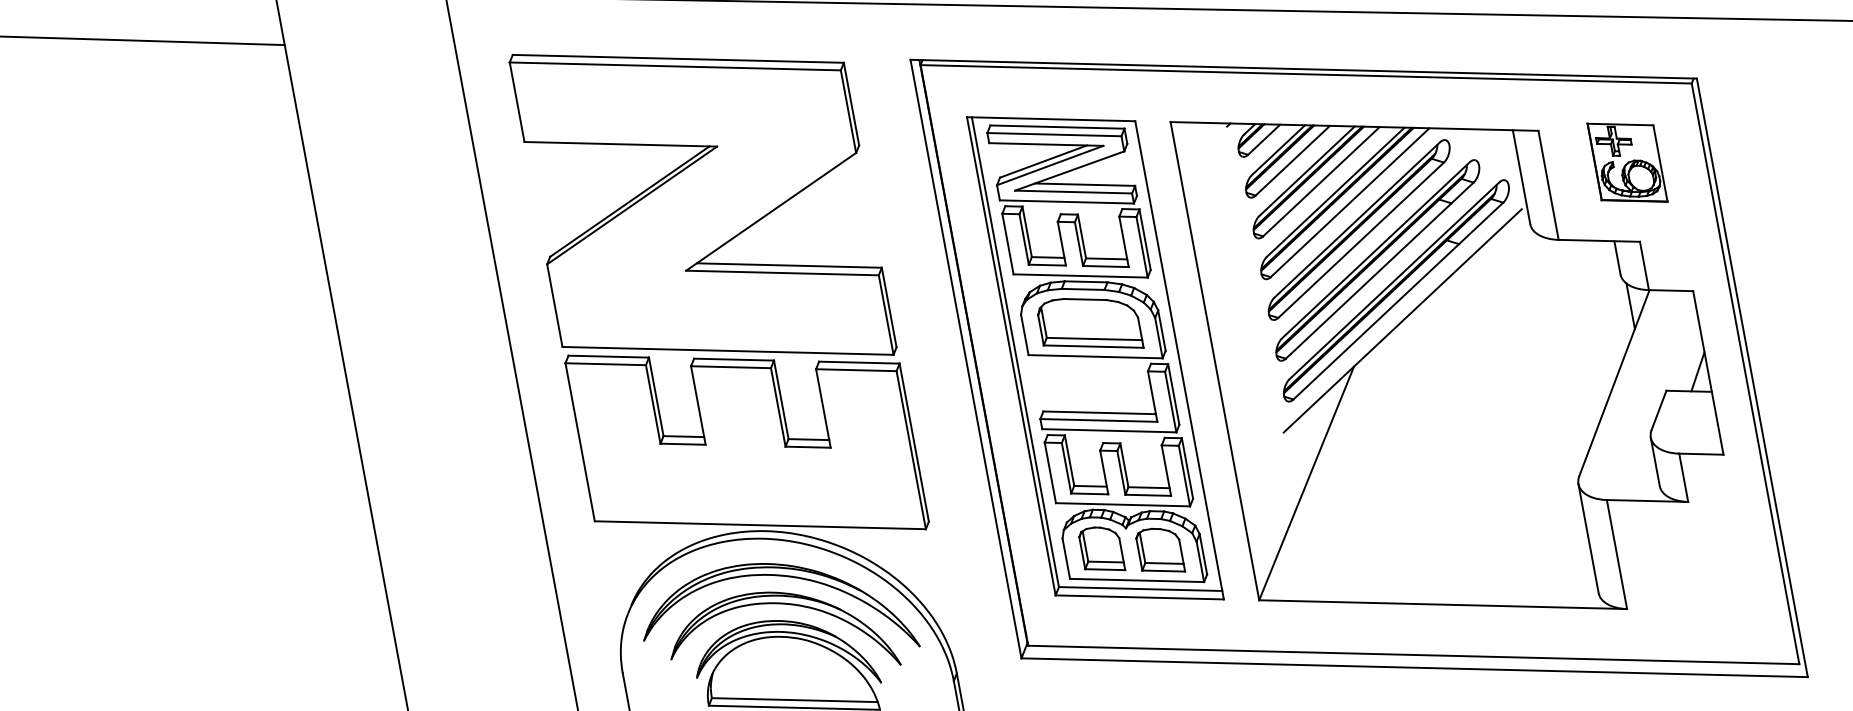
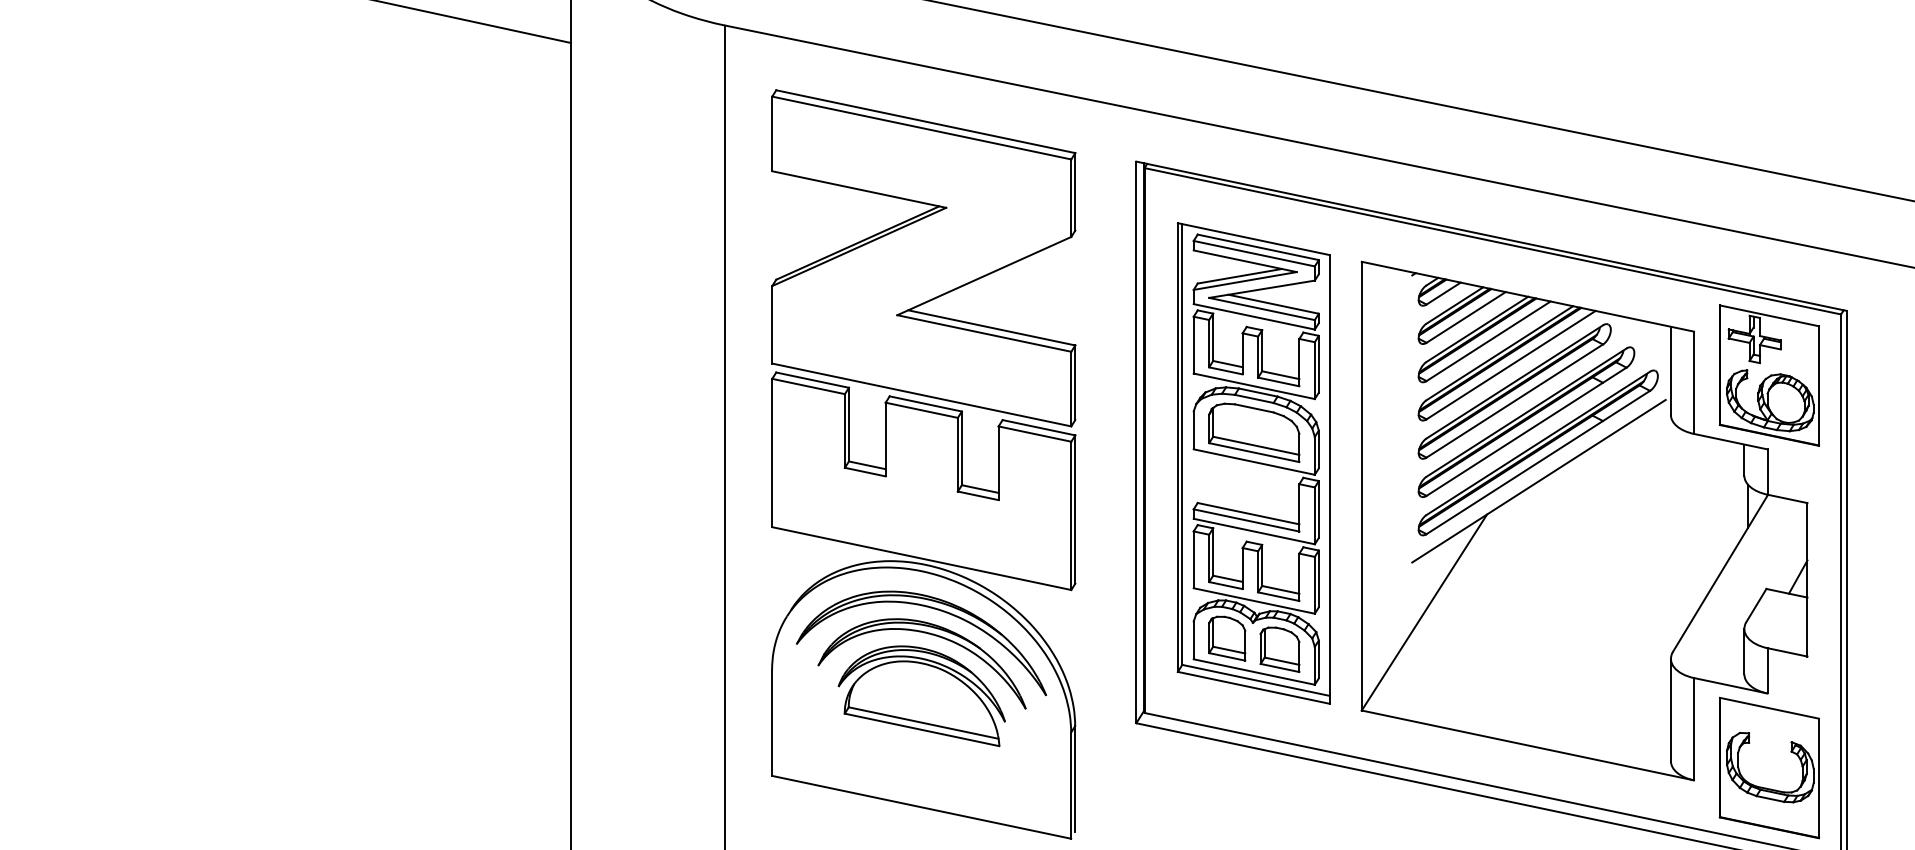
part: (1627, 162) -> (1769, 375), size x1.67
part: (1704, 580) -> (1769, 767), added

